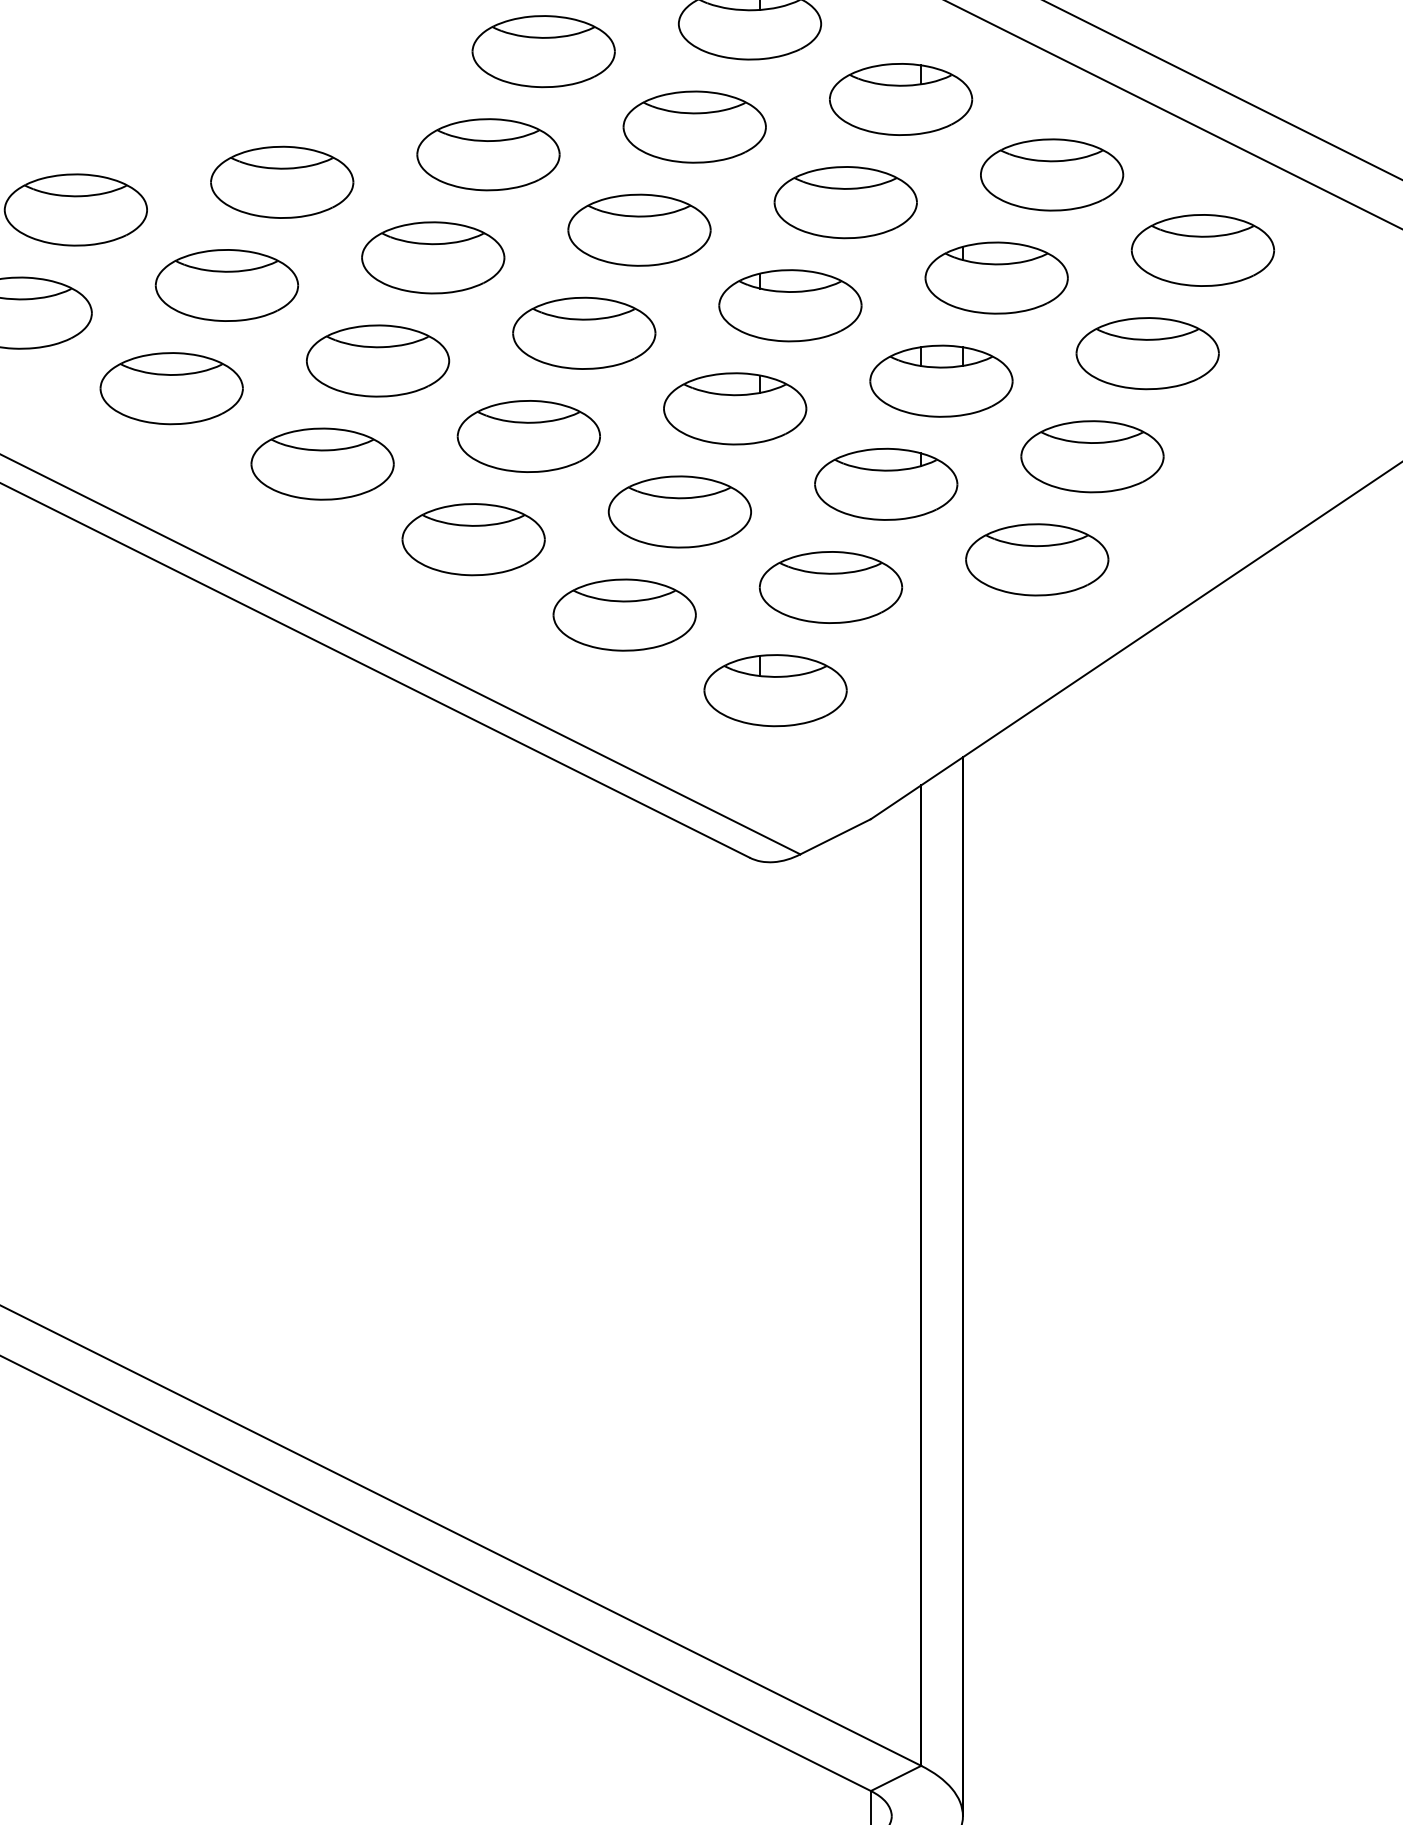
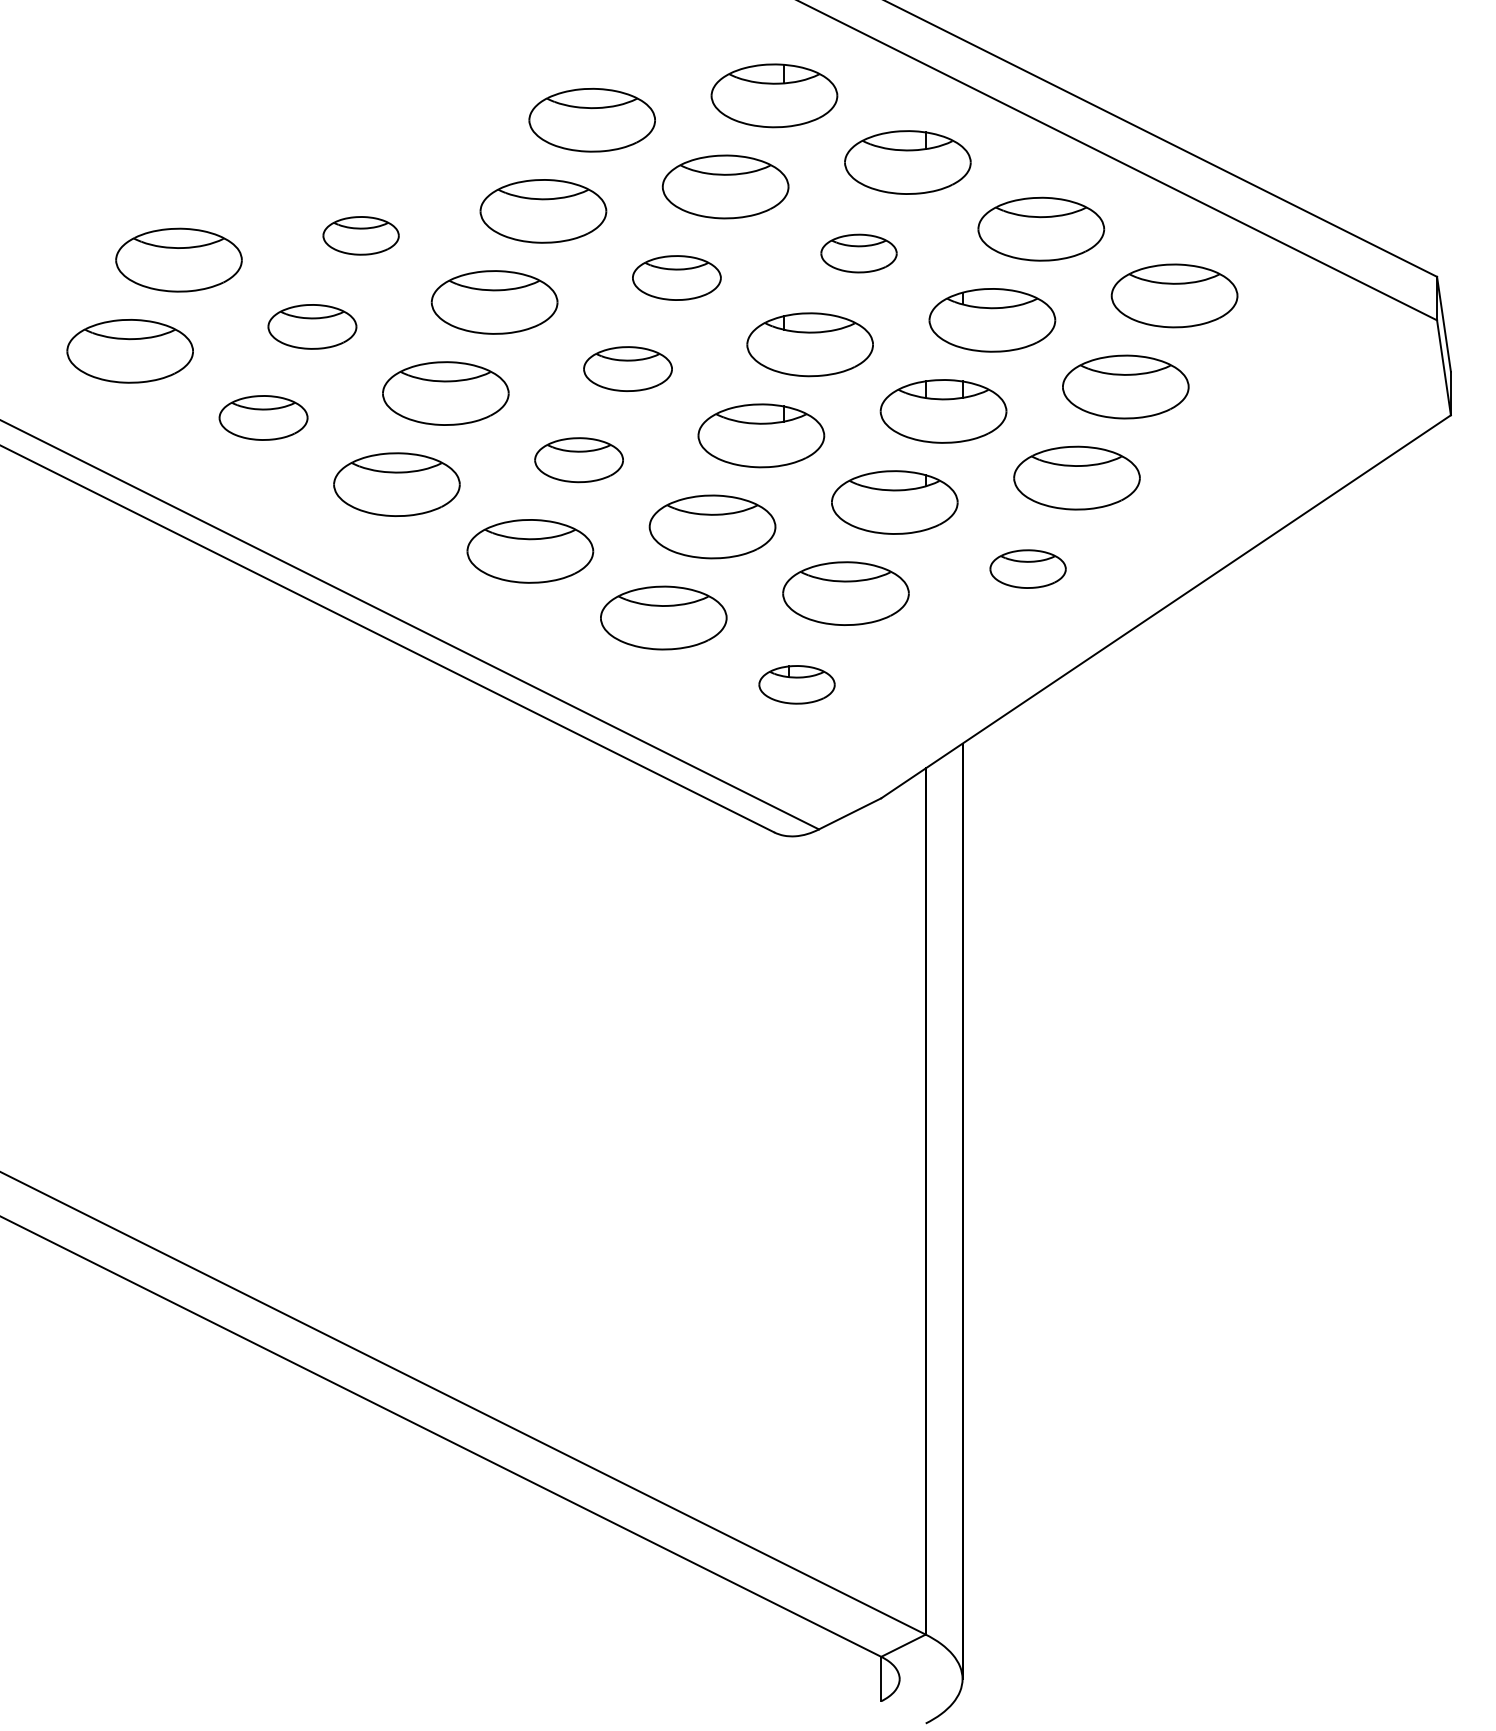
part: (281, 182) -> (360, 235), size x0.6
part: (845, 202) -> (858, 253), size x0.6
part: (639, 229) -> (676, 277), size x0.7
part: (227, 285) -> (312, 326), size x0.7
part: (583, 332) -> (627, 368), size x0.7
part: (171, 388) -> (263, 417), size x0.7
part: (528, 435) -> (578, 459), size x0.7
part: (1036, 559) -> (1027, 568), size x0.6
part: (774, 690) -> (796, 684), size x0.6

